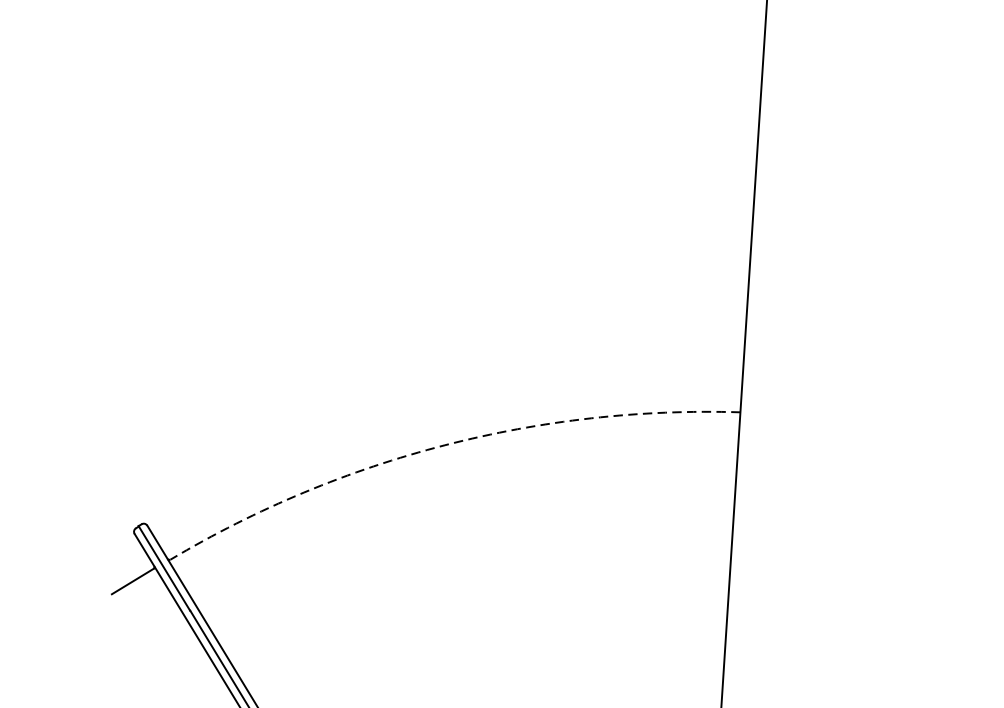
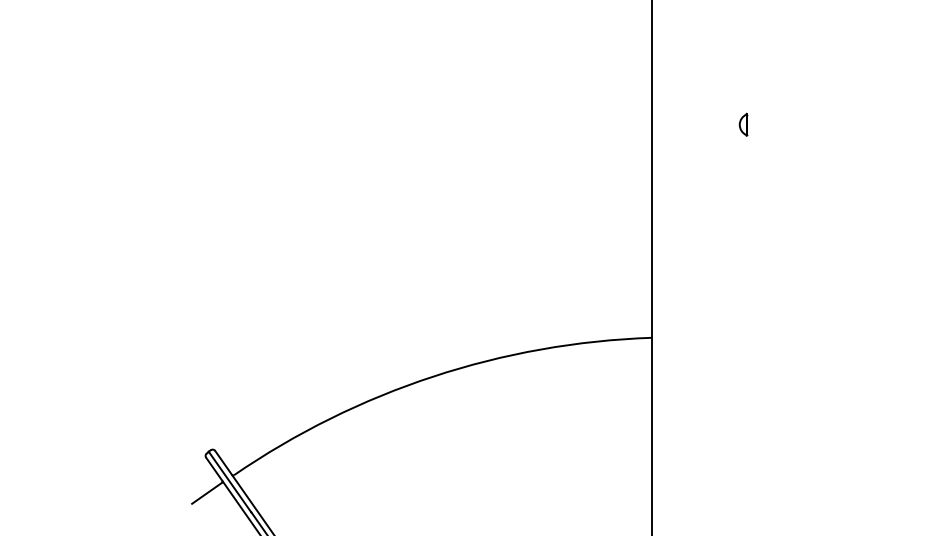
part: (880, 135) -> (743, 124), added
arc: (445, 445) -> (433, 376), dashed -> solid

